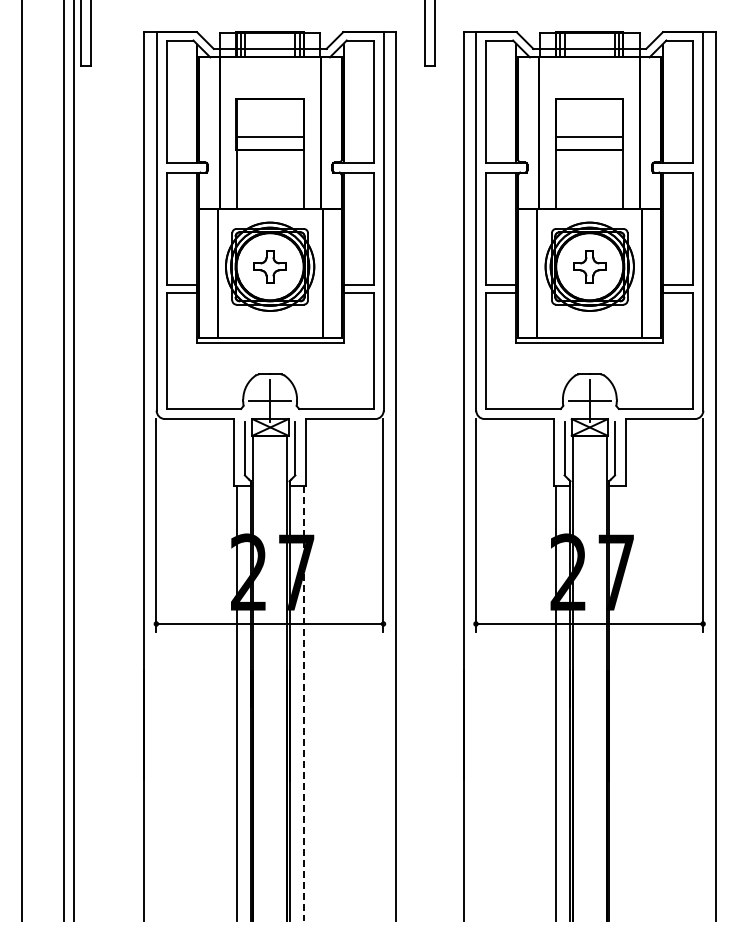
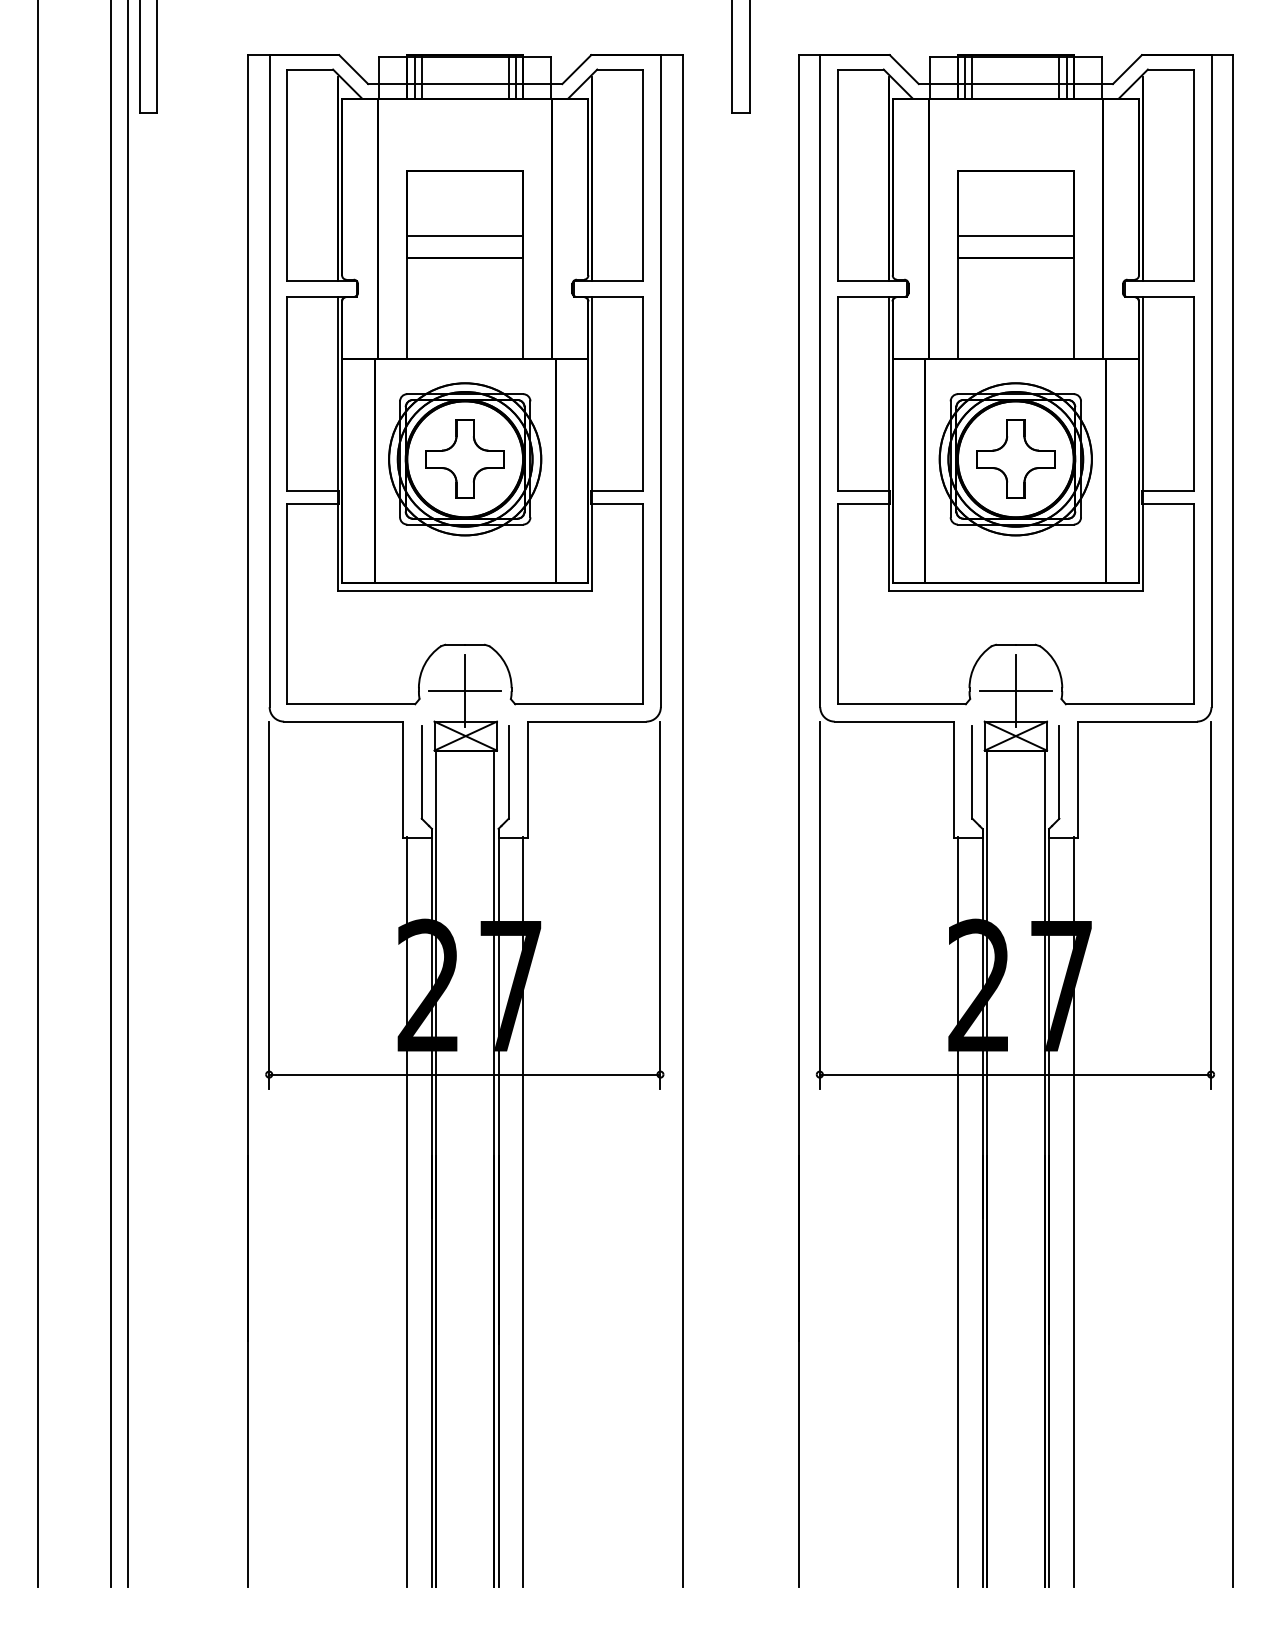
part: (269, 266) -> (464, 458), size x1.43
part: (589, 266) -> (1015, 458), size x1.43
line: (303, 703) -> (522, 1211), dashed -> solid
line: (623, 703) -> (1073, 1211), added

